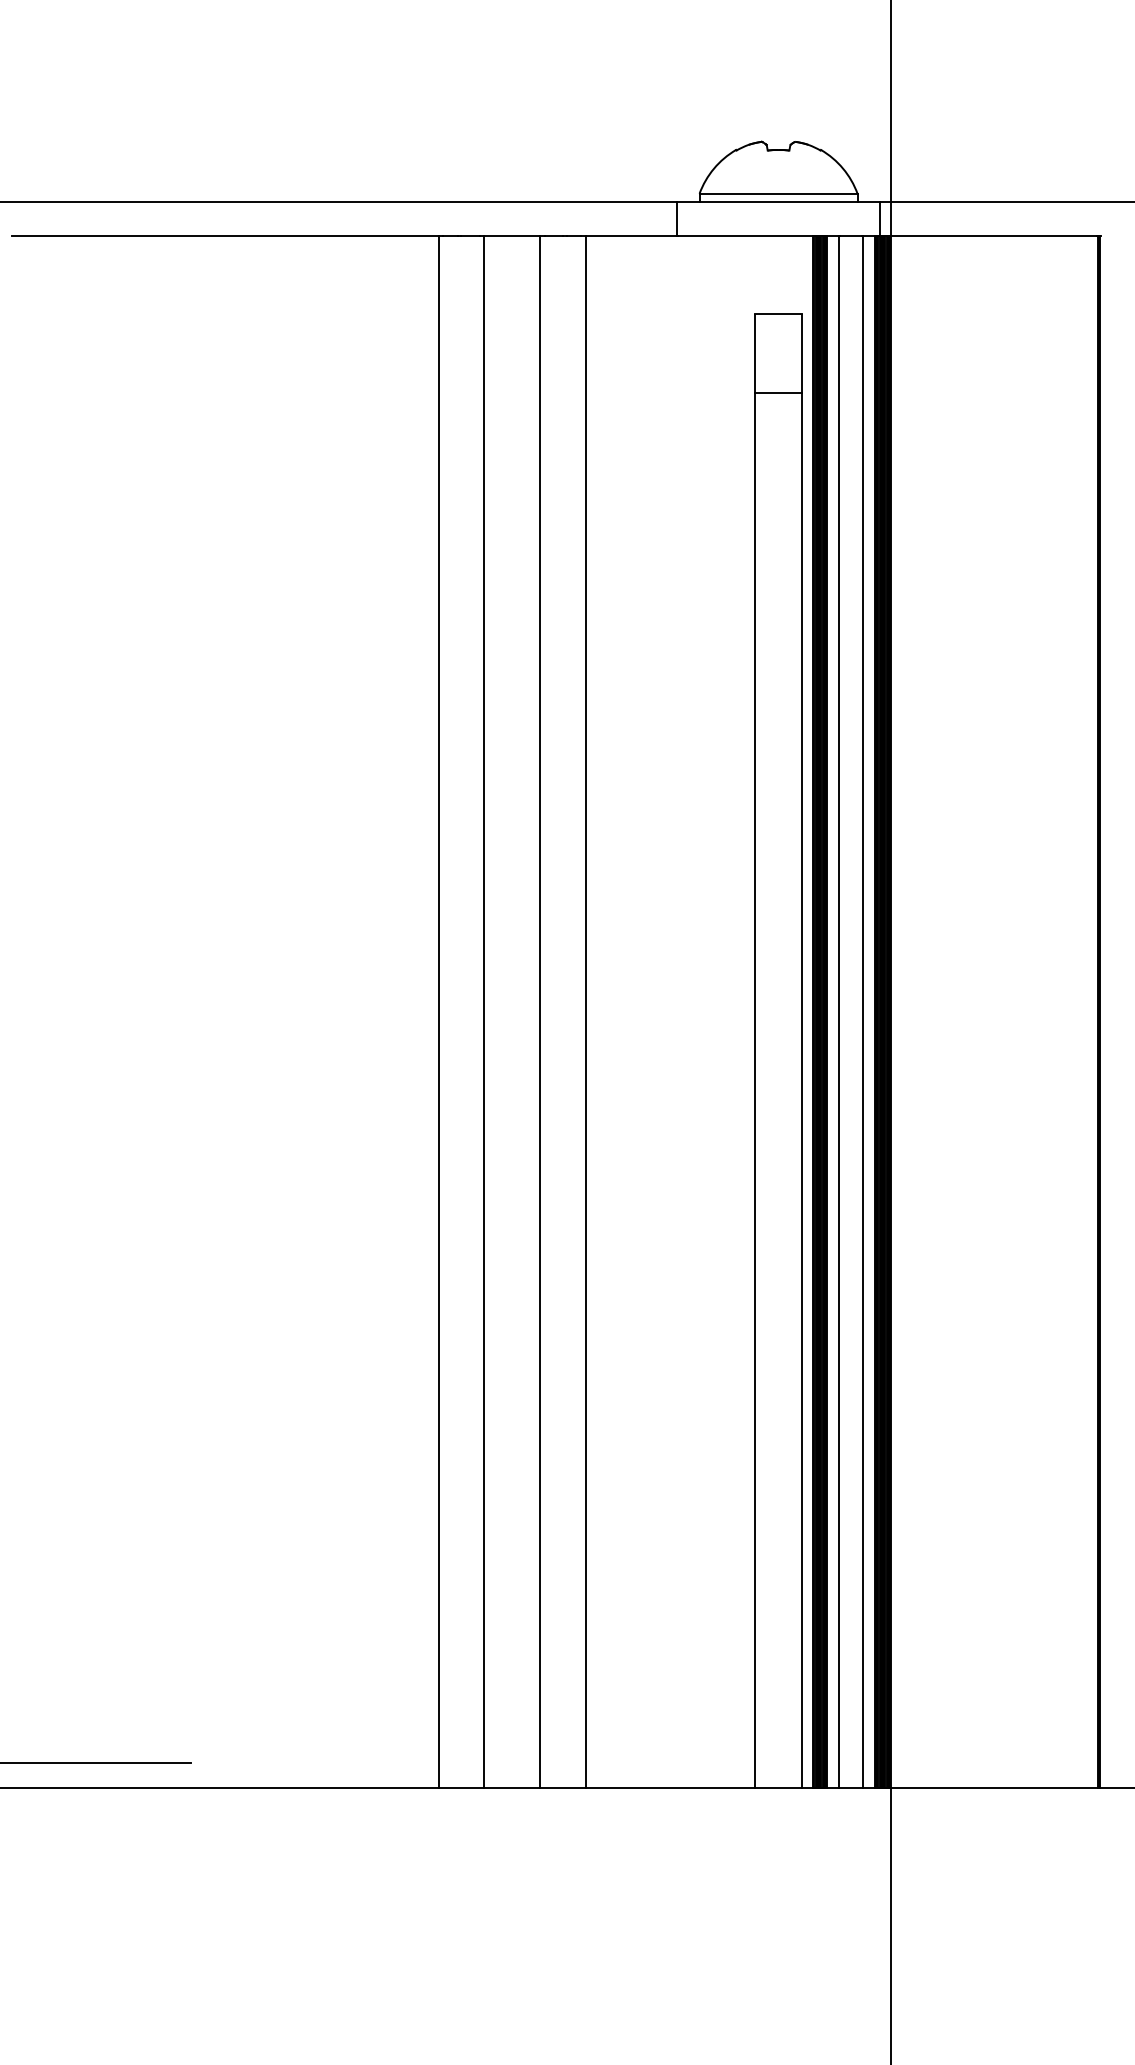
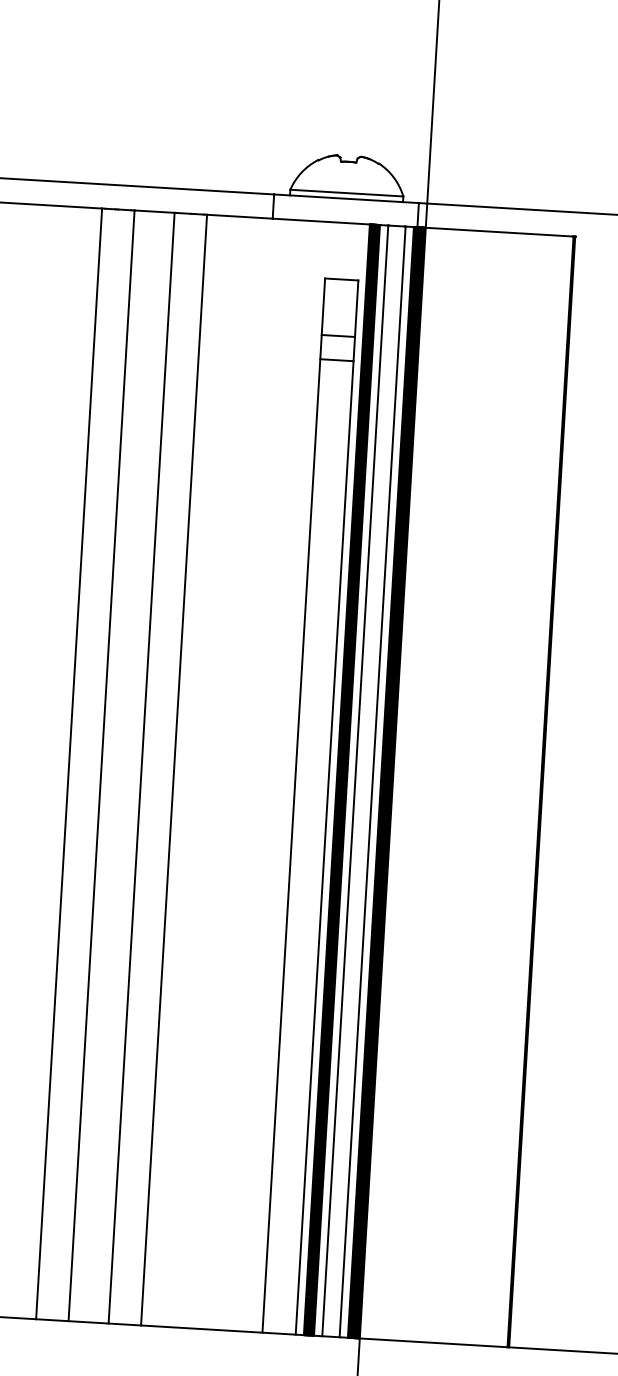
line: (778, 427) -> (336, 360), added

